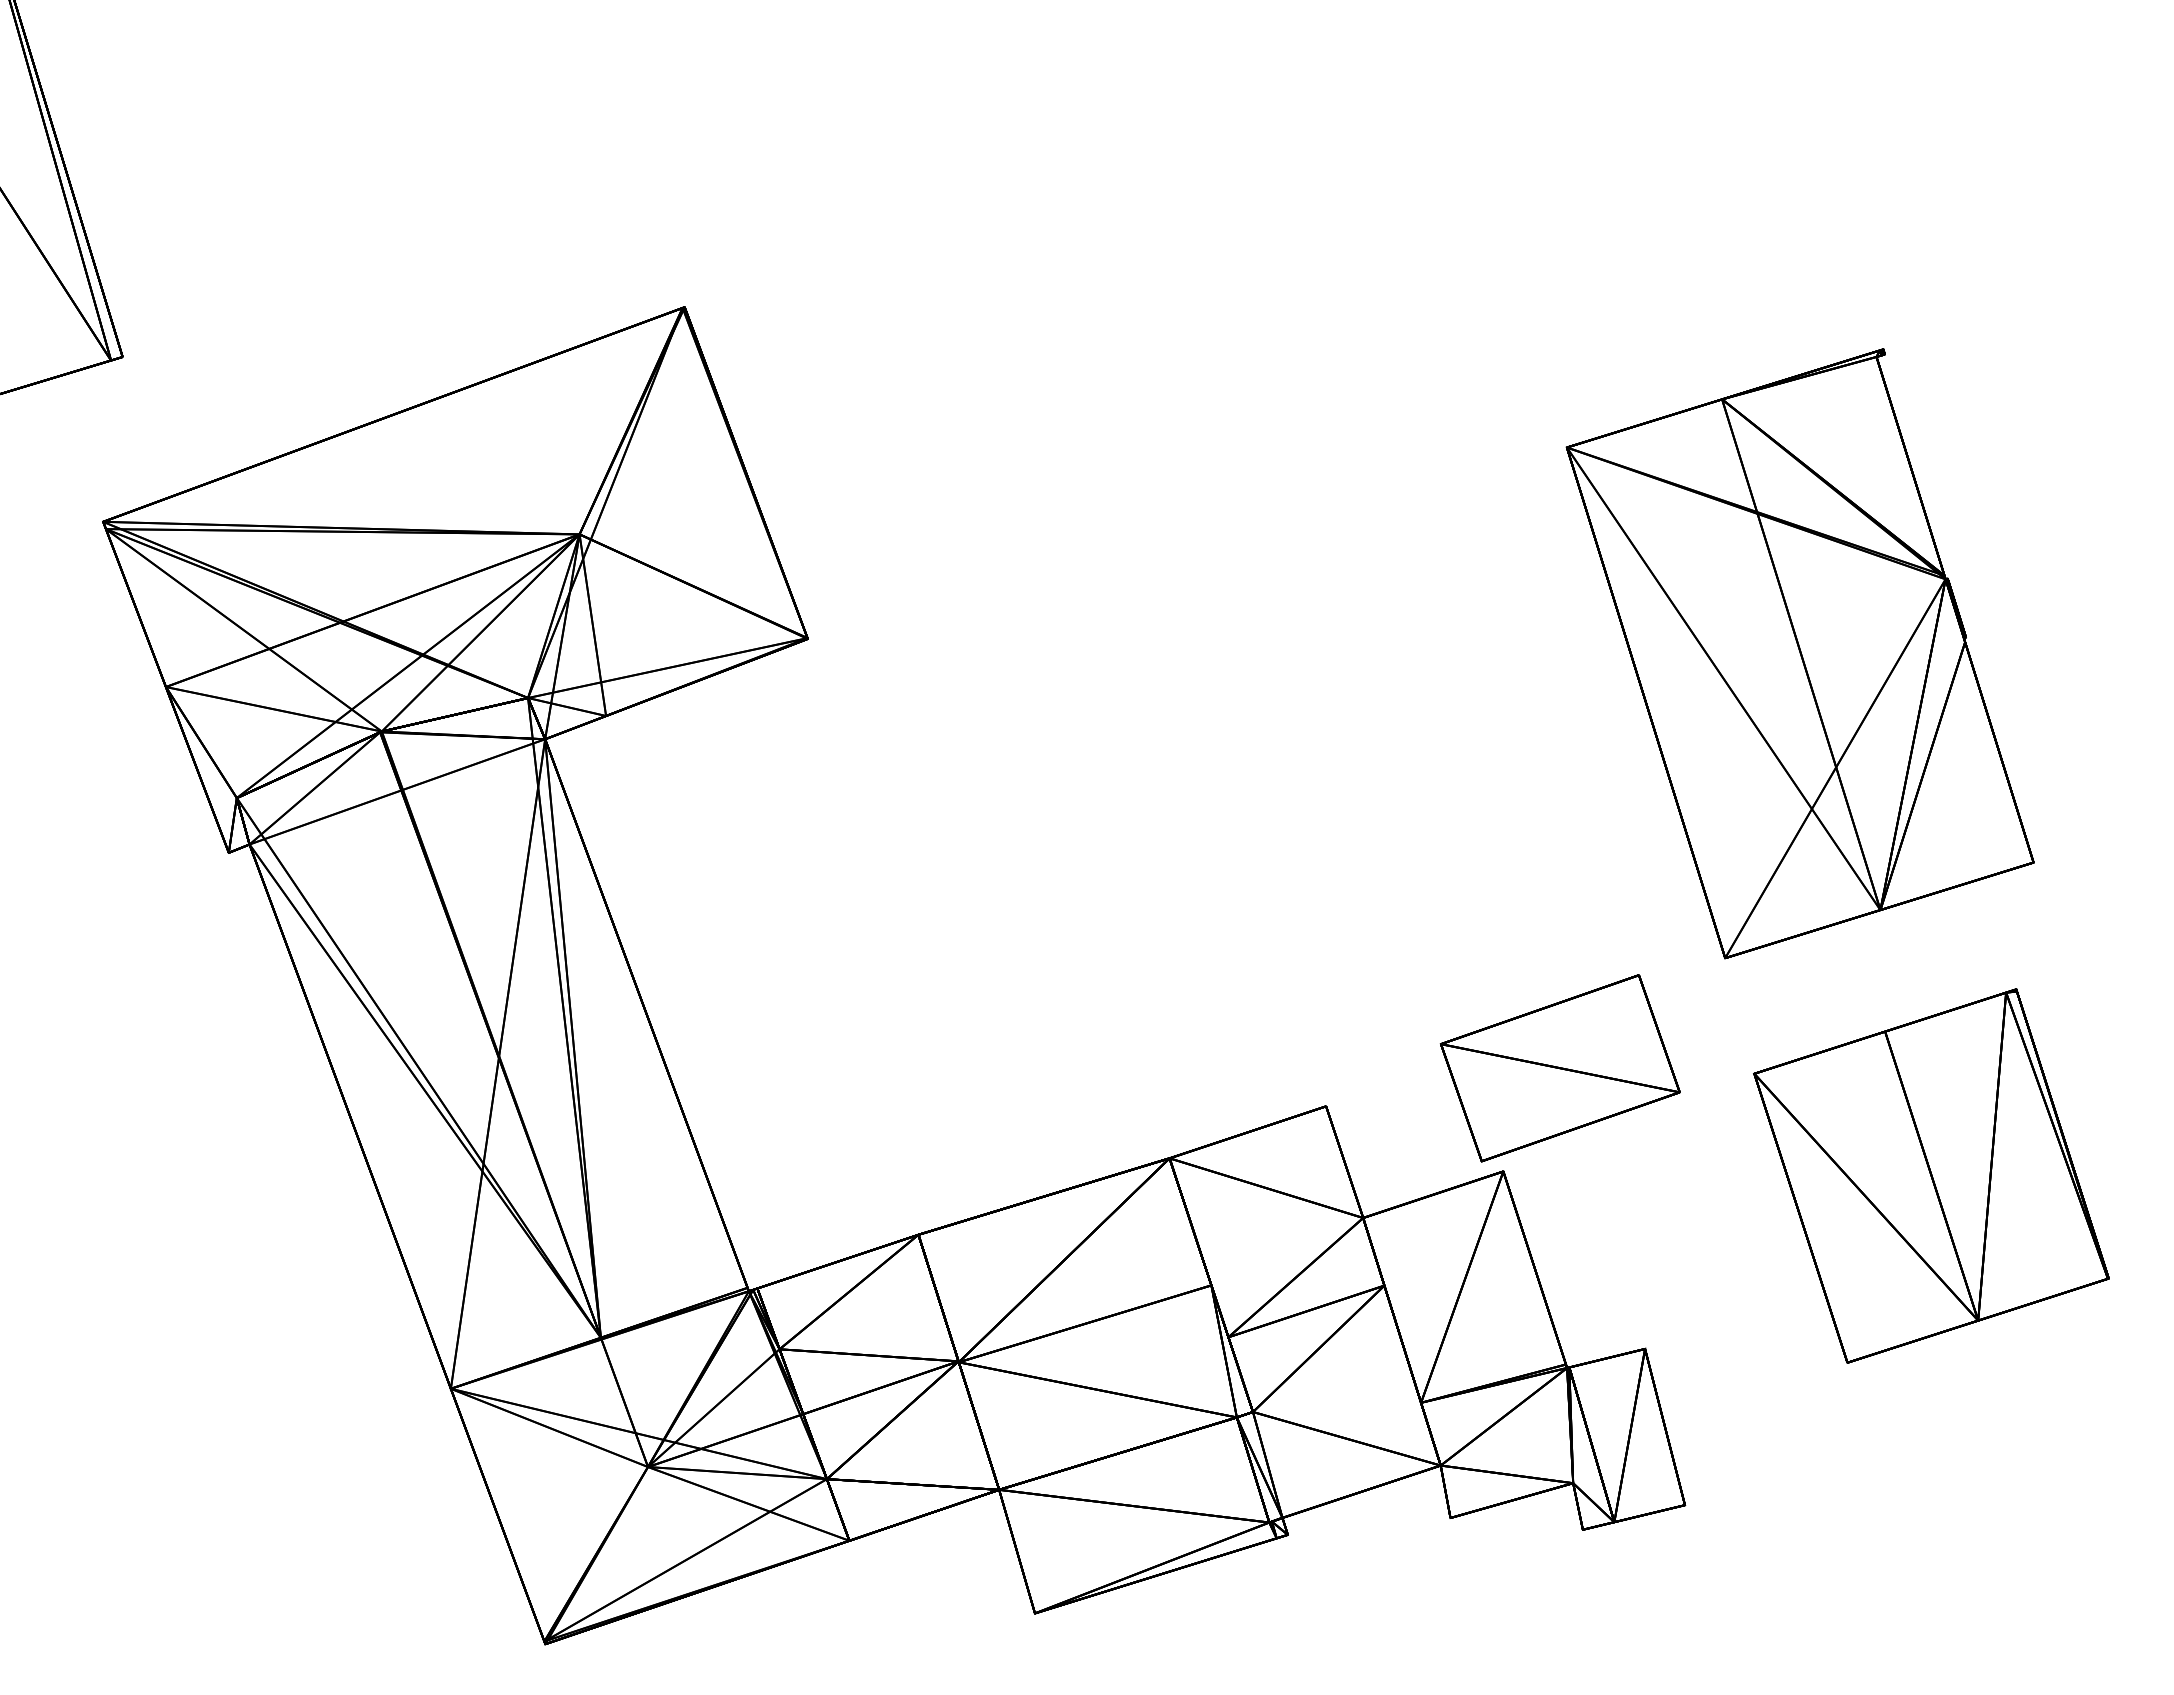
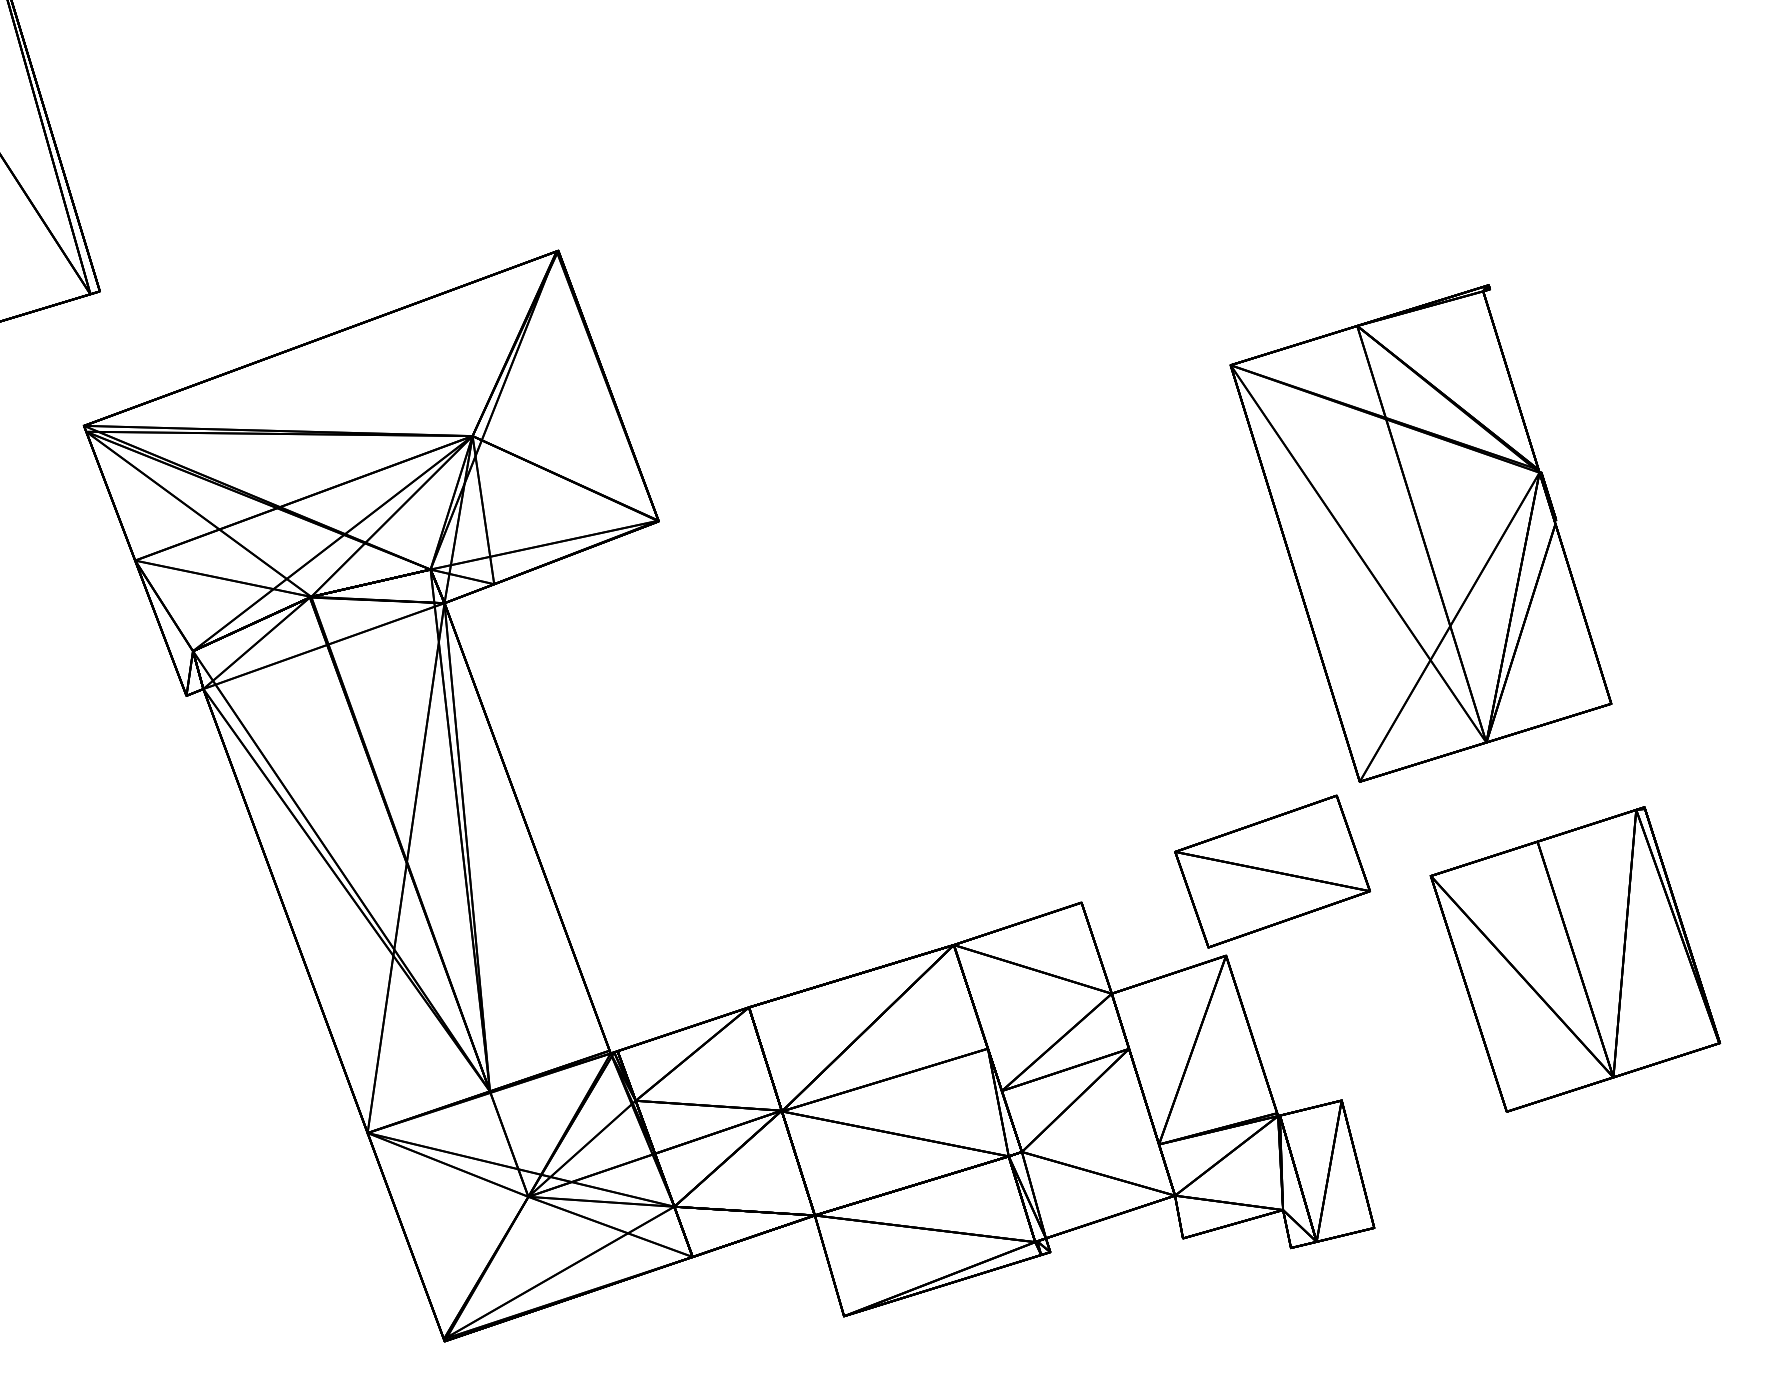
part: (1799, 653) -> (1420, 533), moved

